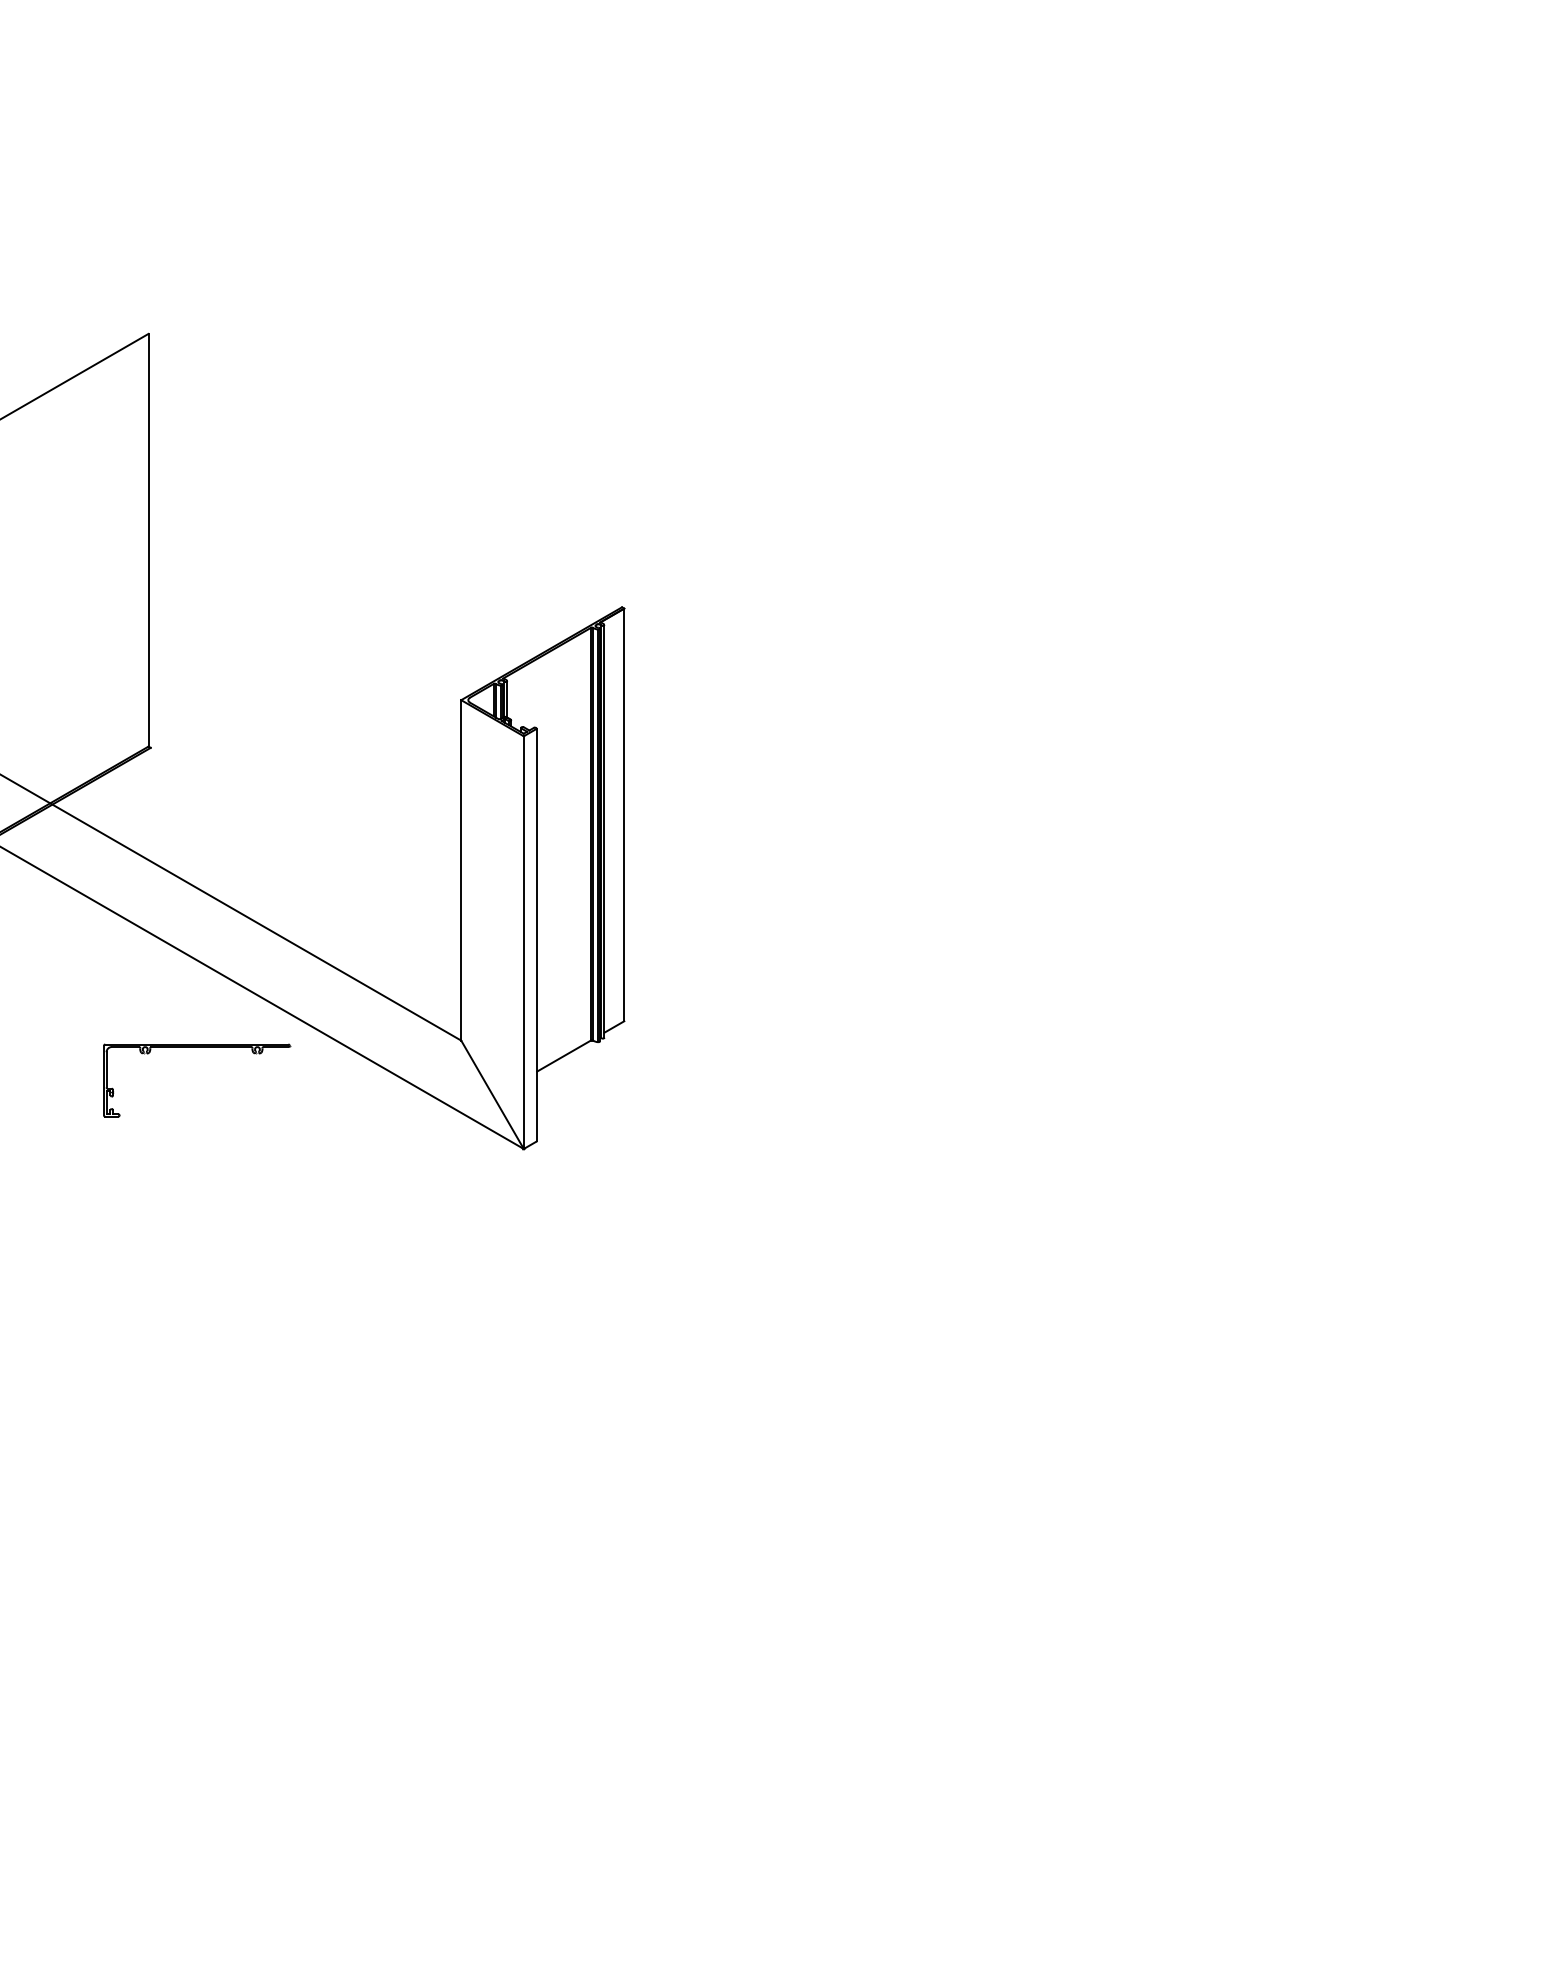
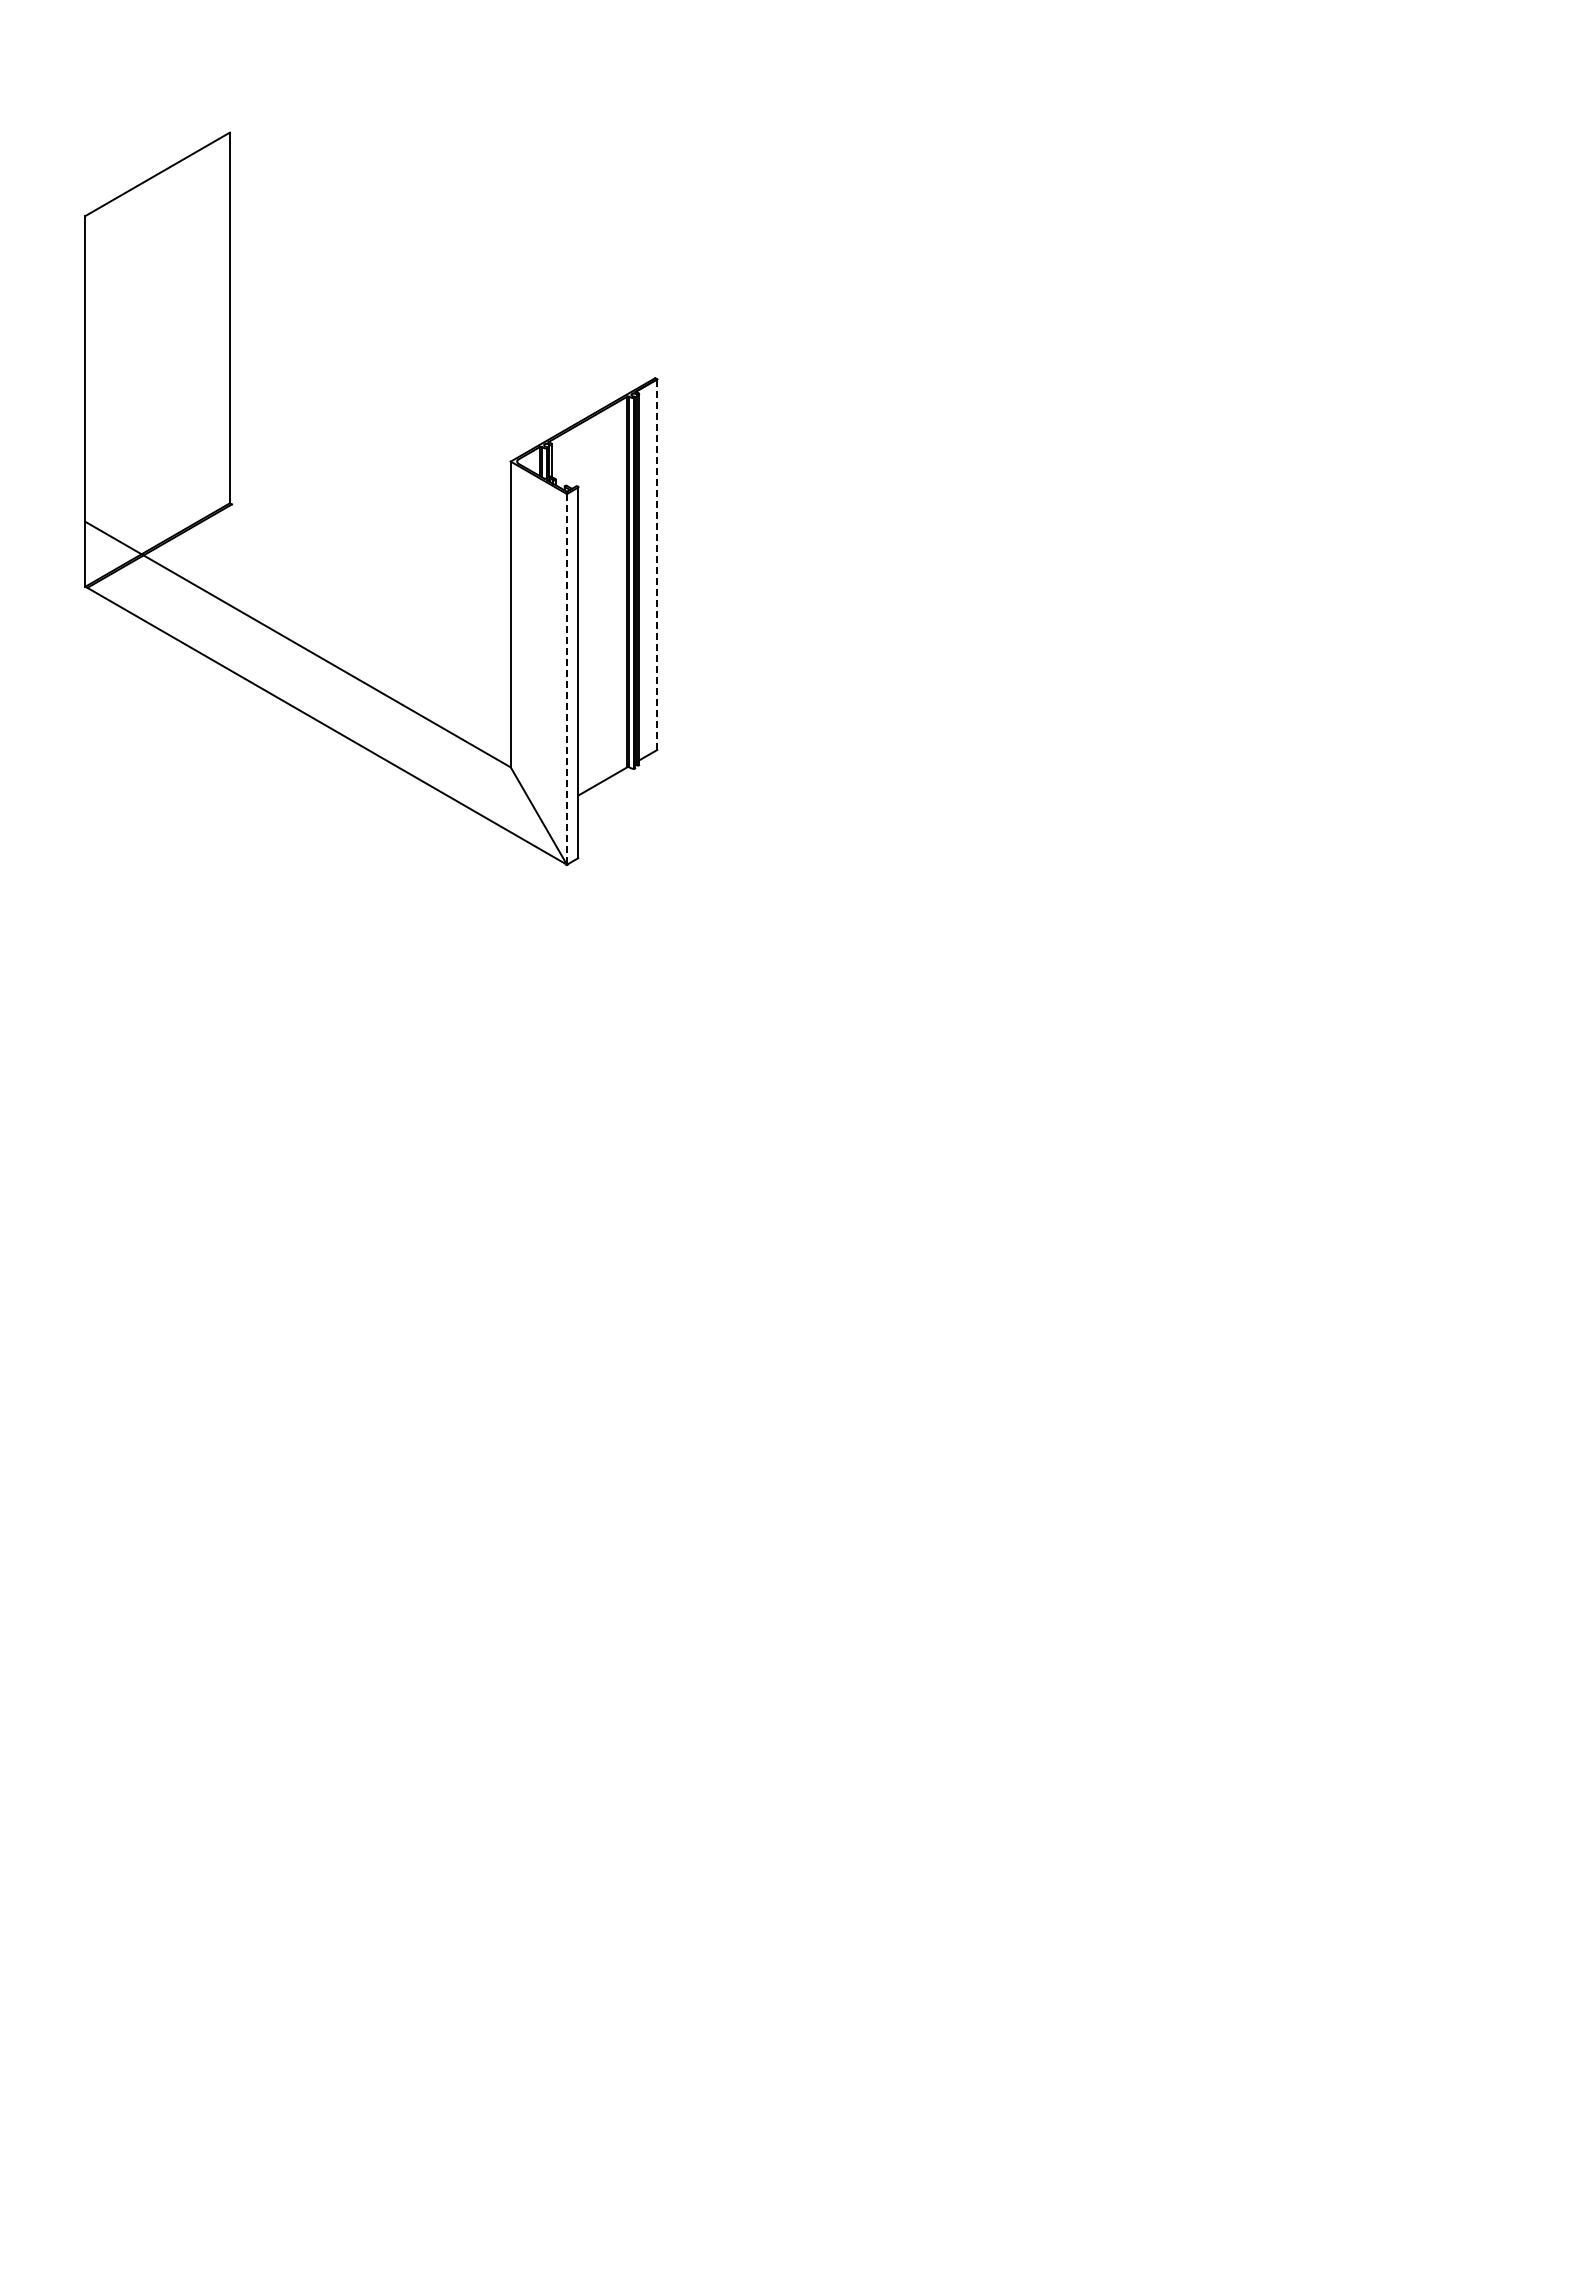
line: (624, 814) -> (657, 564), solid -> dashed
line: (523, 941) -> (566, 678), solid -> dashed
part: (197, 1047) -> (273, 773), removed

